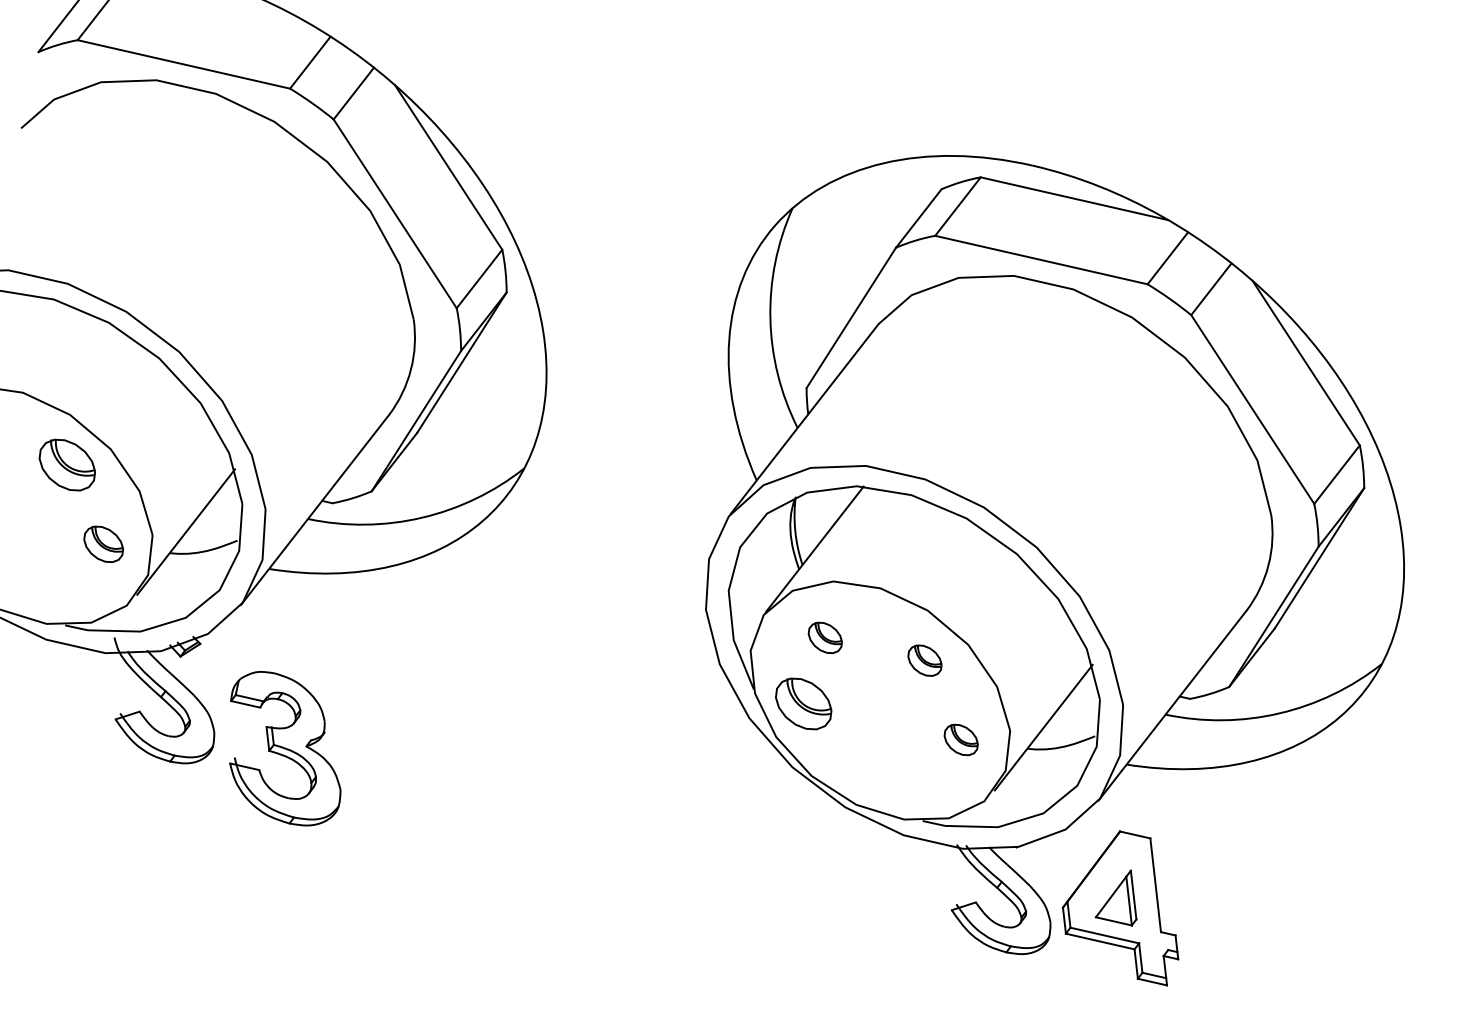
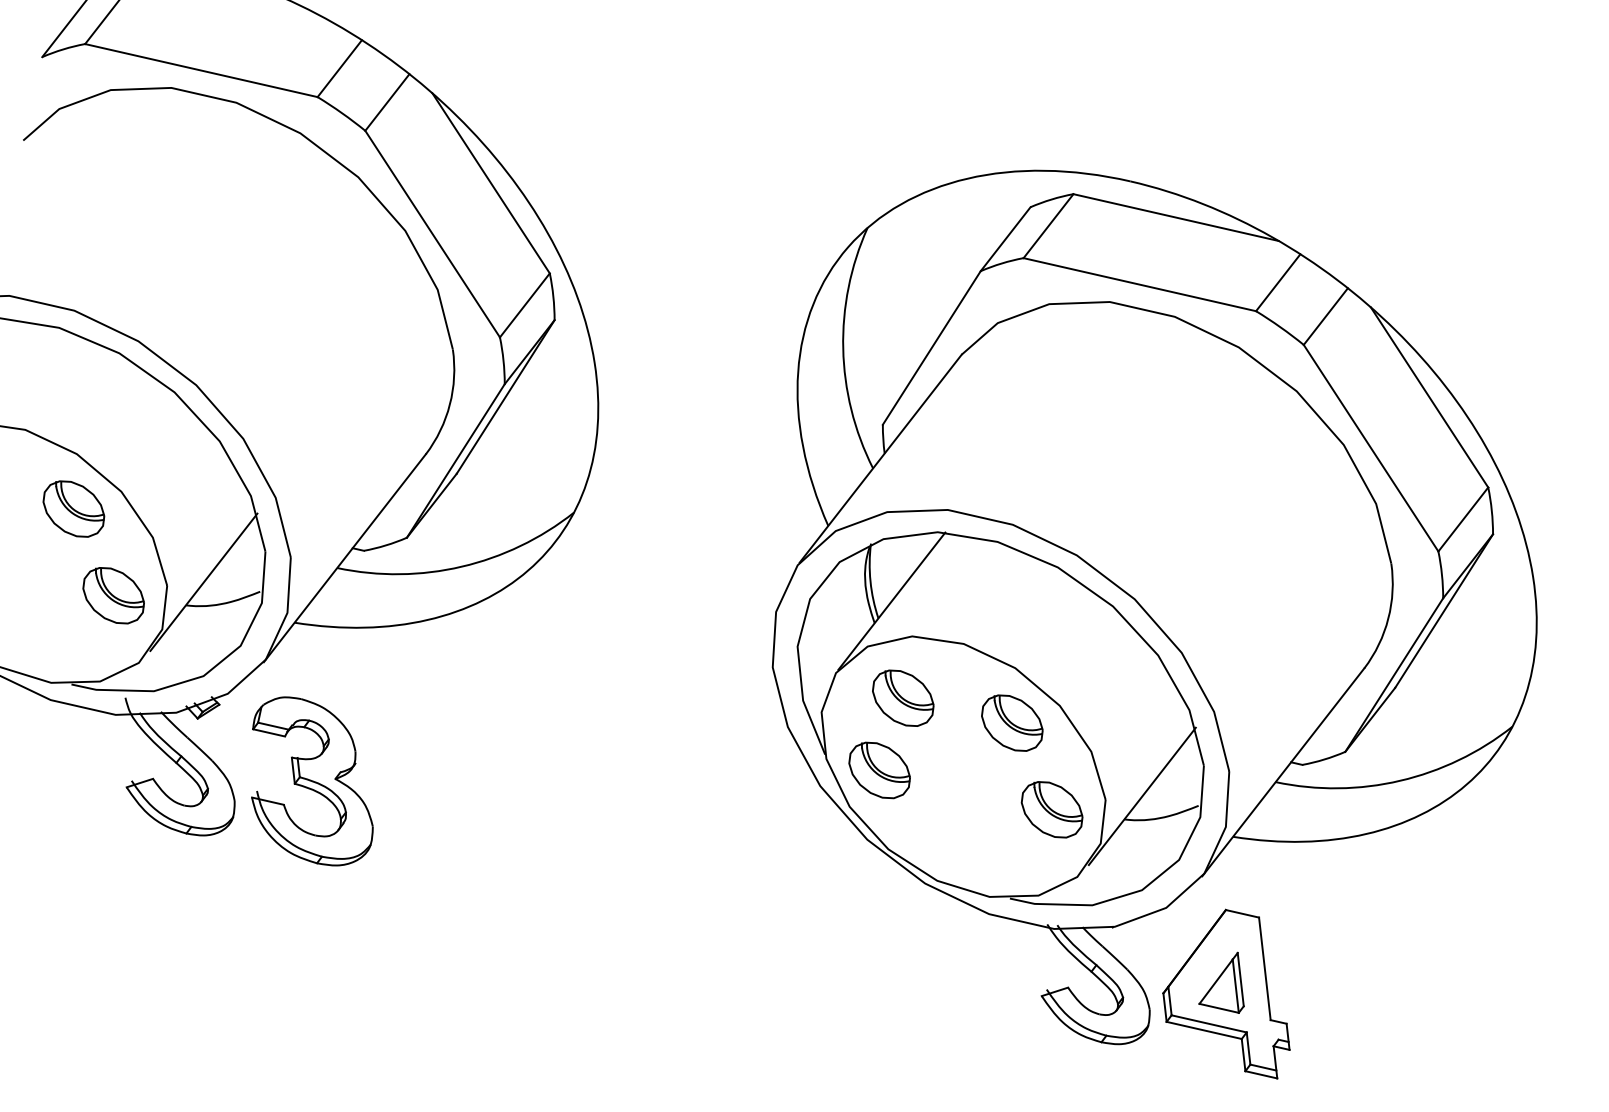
part: (103, 544) -> (113, 595), size x1.43
part: (825, 637) -> (903, 697), size x1.67
part: (925, 660) -> (1012, 722), size x1.67
part: (960, 739) -> (1051, 809), size x1.67
part: (285, 748) -> (312, 781), moved

